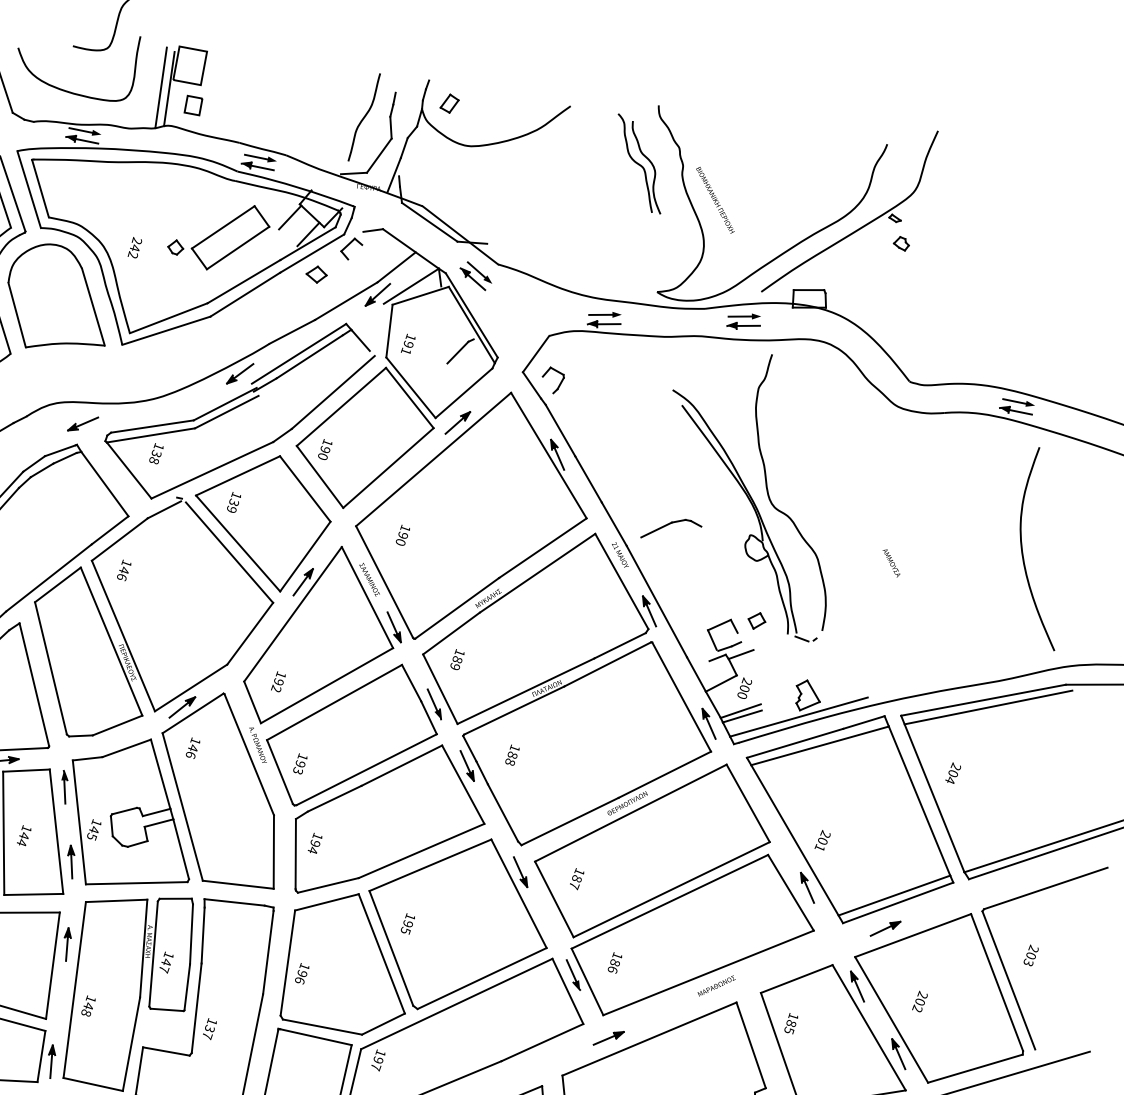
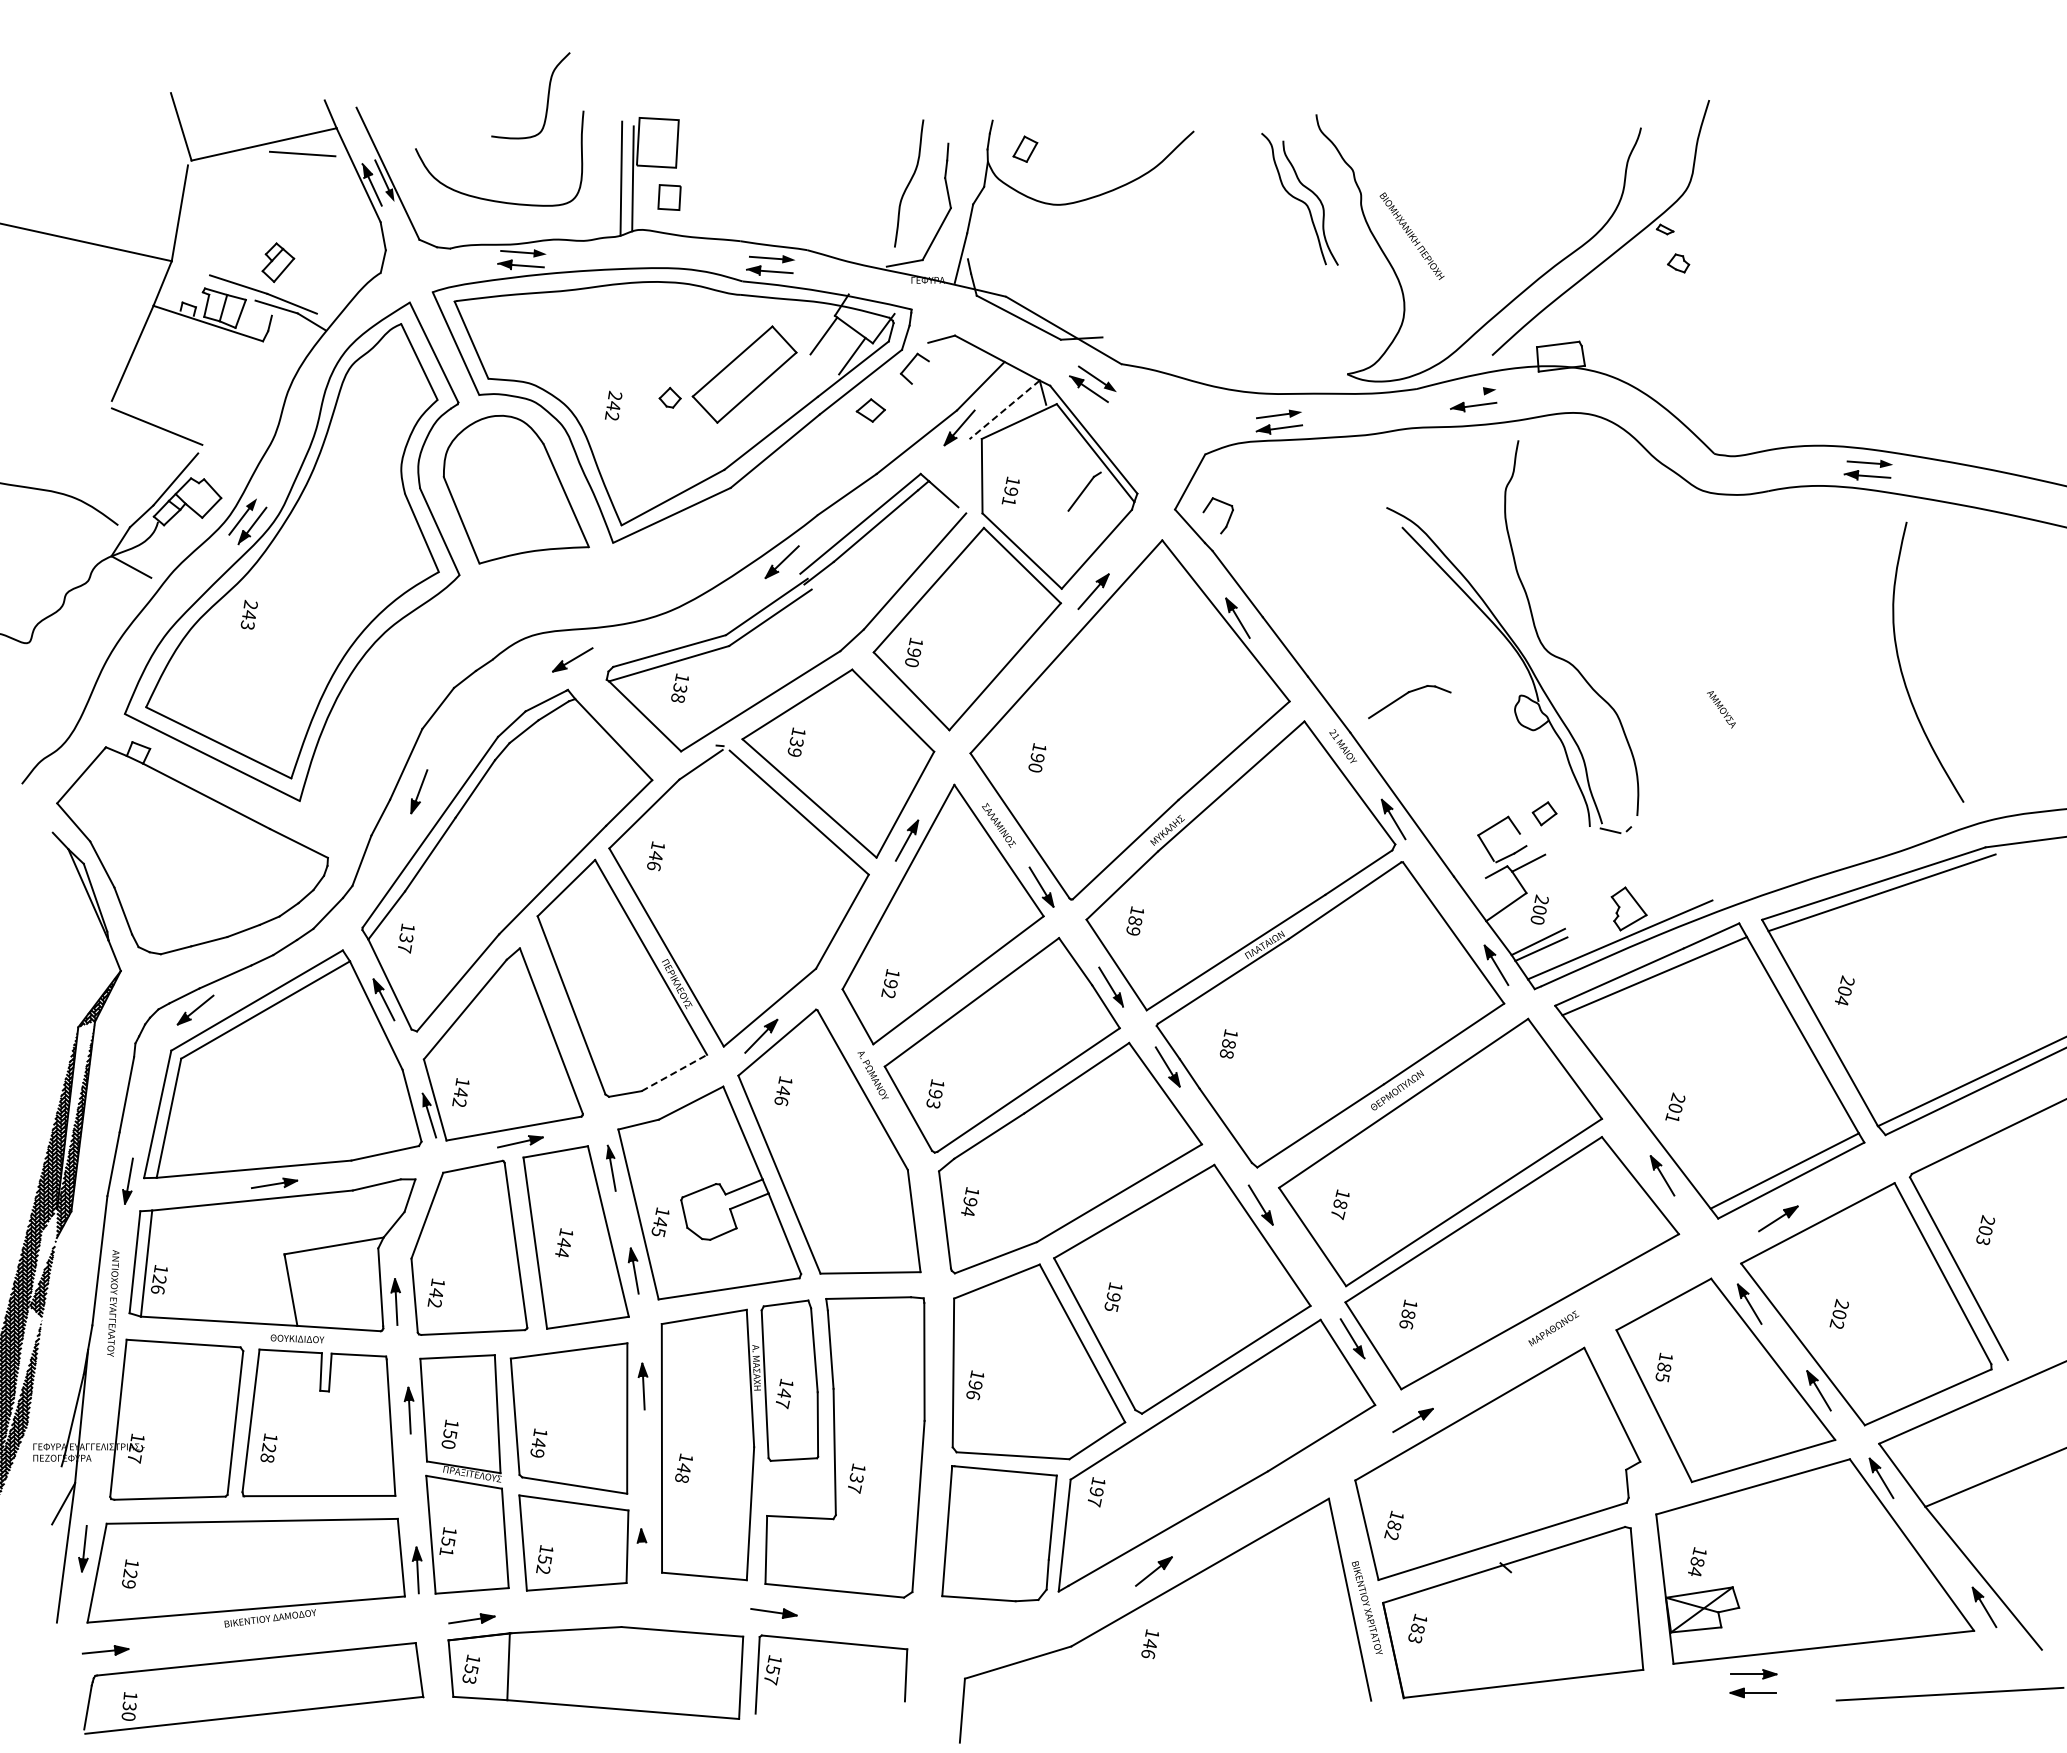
line: (411, 285) -> (1004, 409), solid -> dashed
line: (740, 316) -> (1467, 393), removed
line: (117, 725) -> (674, 1072), solid -> dashed
line: (51, 1066) -> (642, 1558), removed

